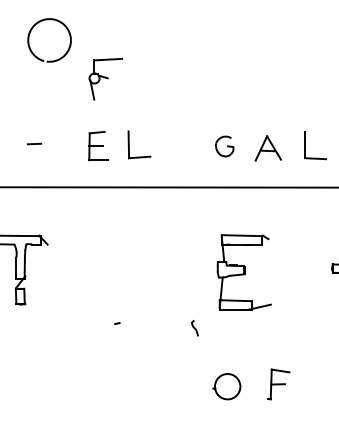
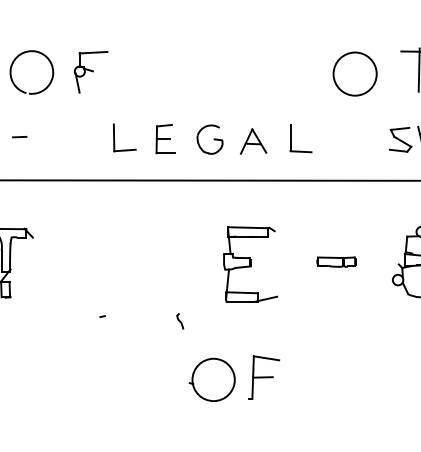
arc: (30, 35) -> (12, 67), moved
part: (98, 146) -> (165, 139), moved
part: (224, 146) -> (209, 139), size x1.43
part: (244, 272) -> (250, 264), moved
part: (279, 384) -> (264, 377), size x1.43
part: (226, 386) -> (211, 379), size x1.67

